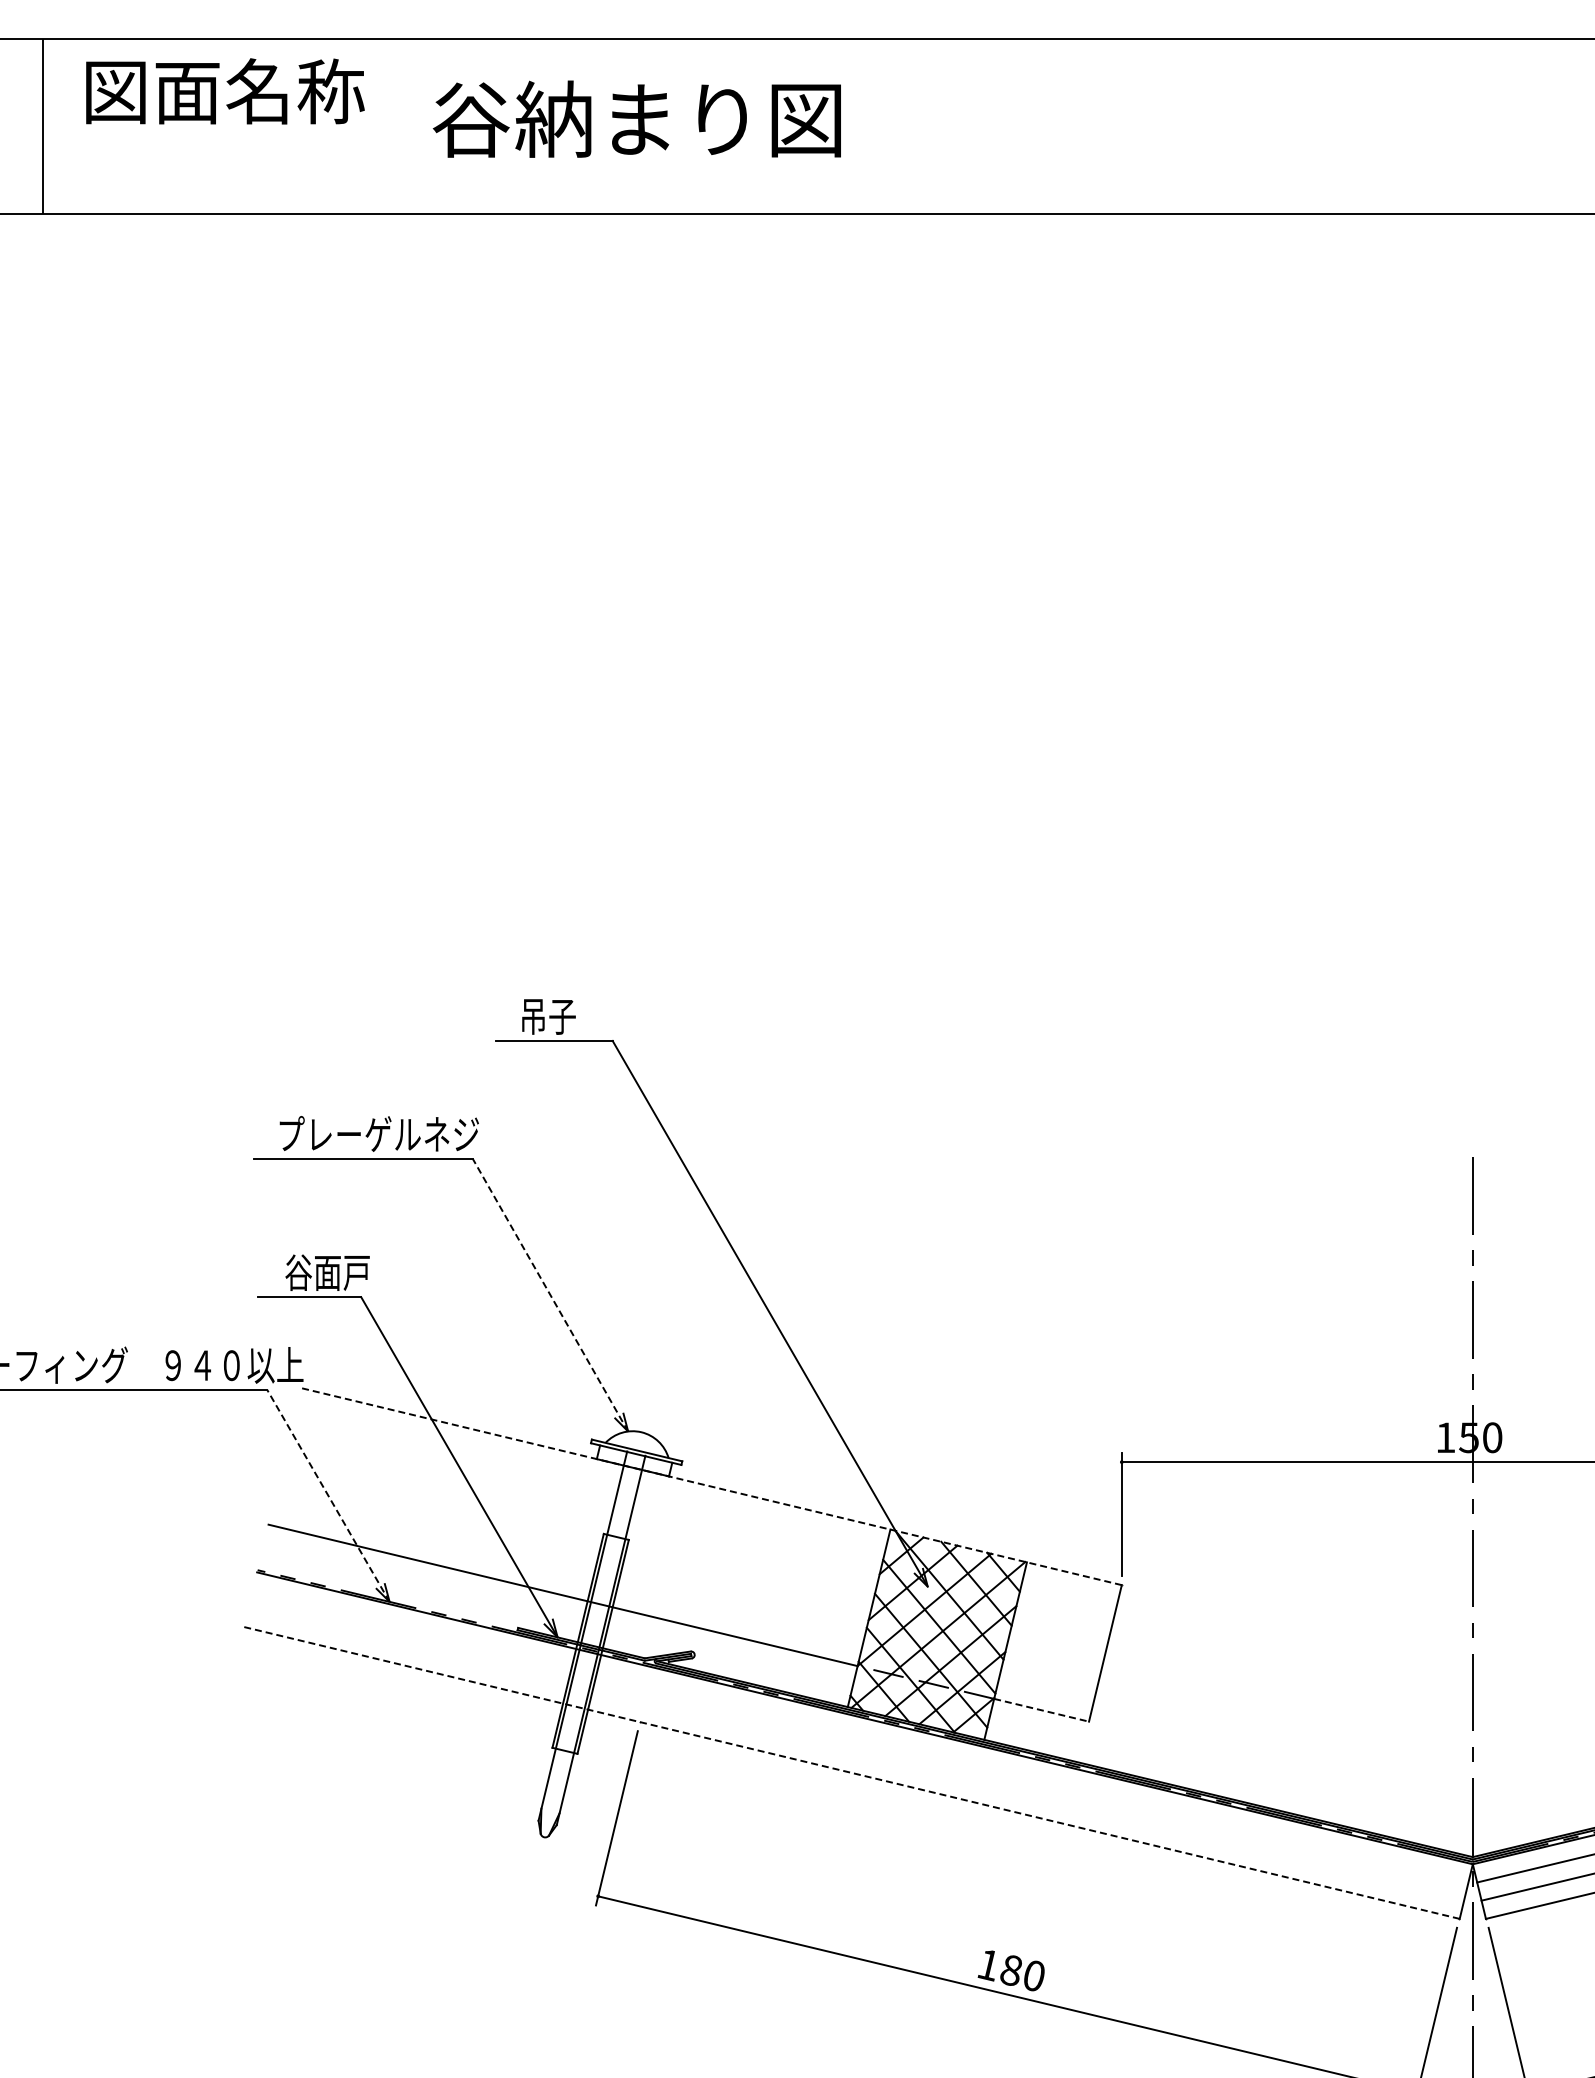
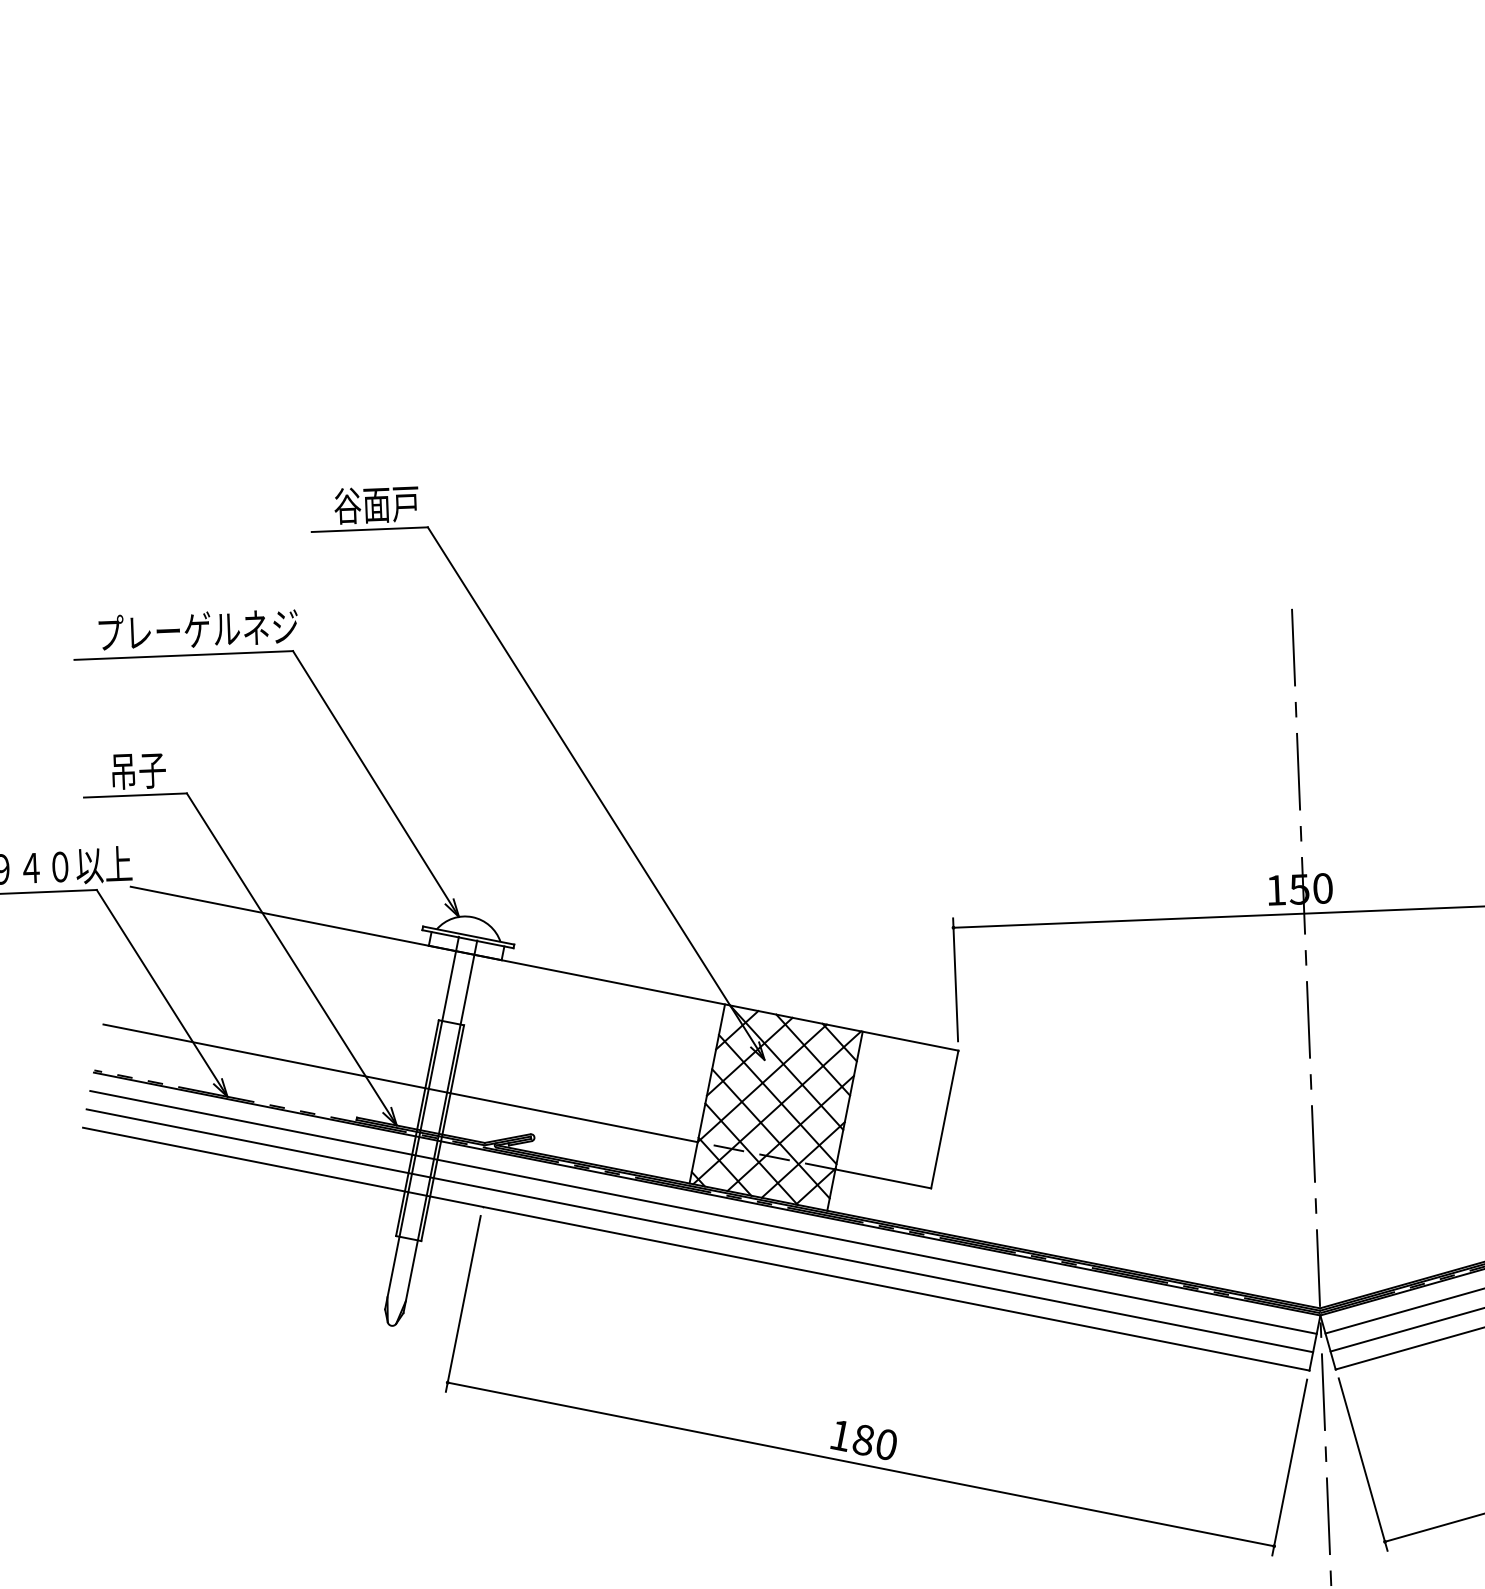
text: (562, 1016) -> (376, 504), 吊子 -> 谷面戸
text: (327, 1272) -> (152, 770), 谷面戸 -> 吊子
line: (550, 1295) -> (375, 784), dashed -> solid
line: (711, 1486) -> (544, 968), dashed -> solid
line: (328, 1495) -> (162, 992), dashed -> solid
line: (1041, 1710) -> (883, 1179), dashed -> solid
line: (860, 1736) -> (703, 1212), added
line: (856, 1754) -> (700, 1230), added
line: (851, 1772) -> (695, 1248), dashed -> solid

